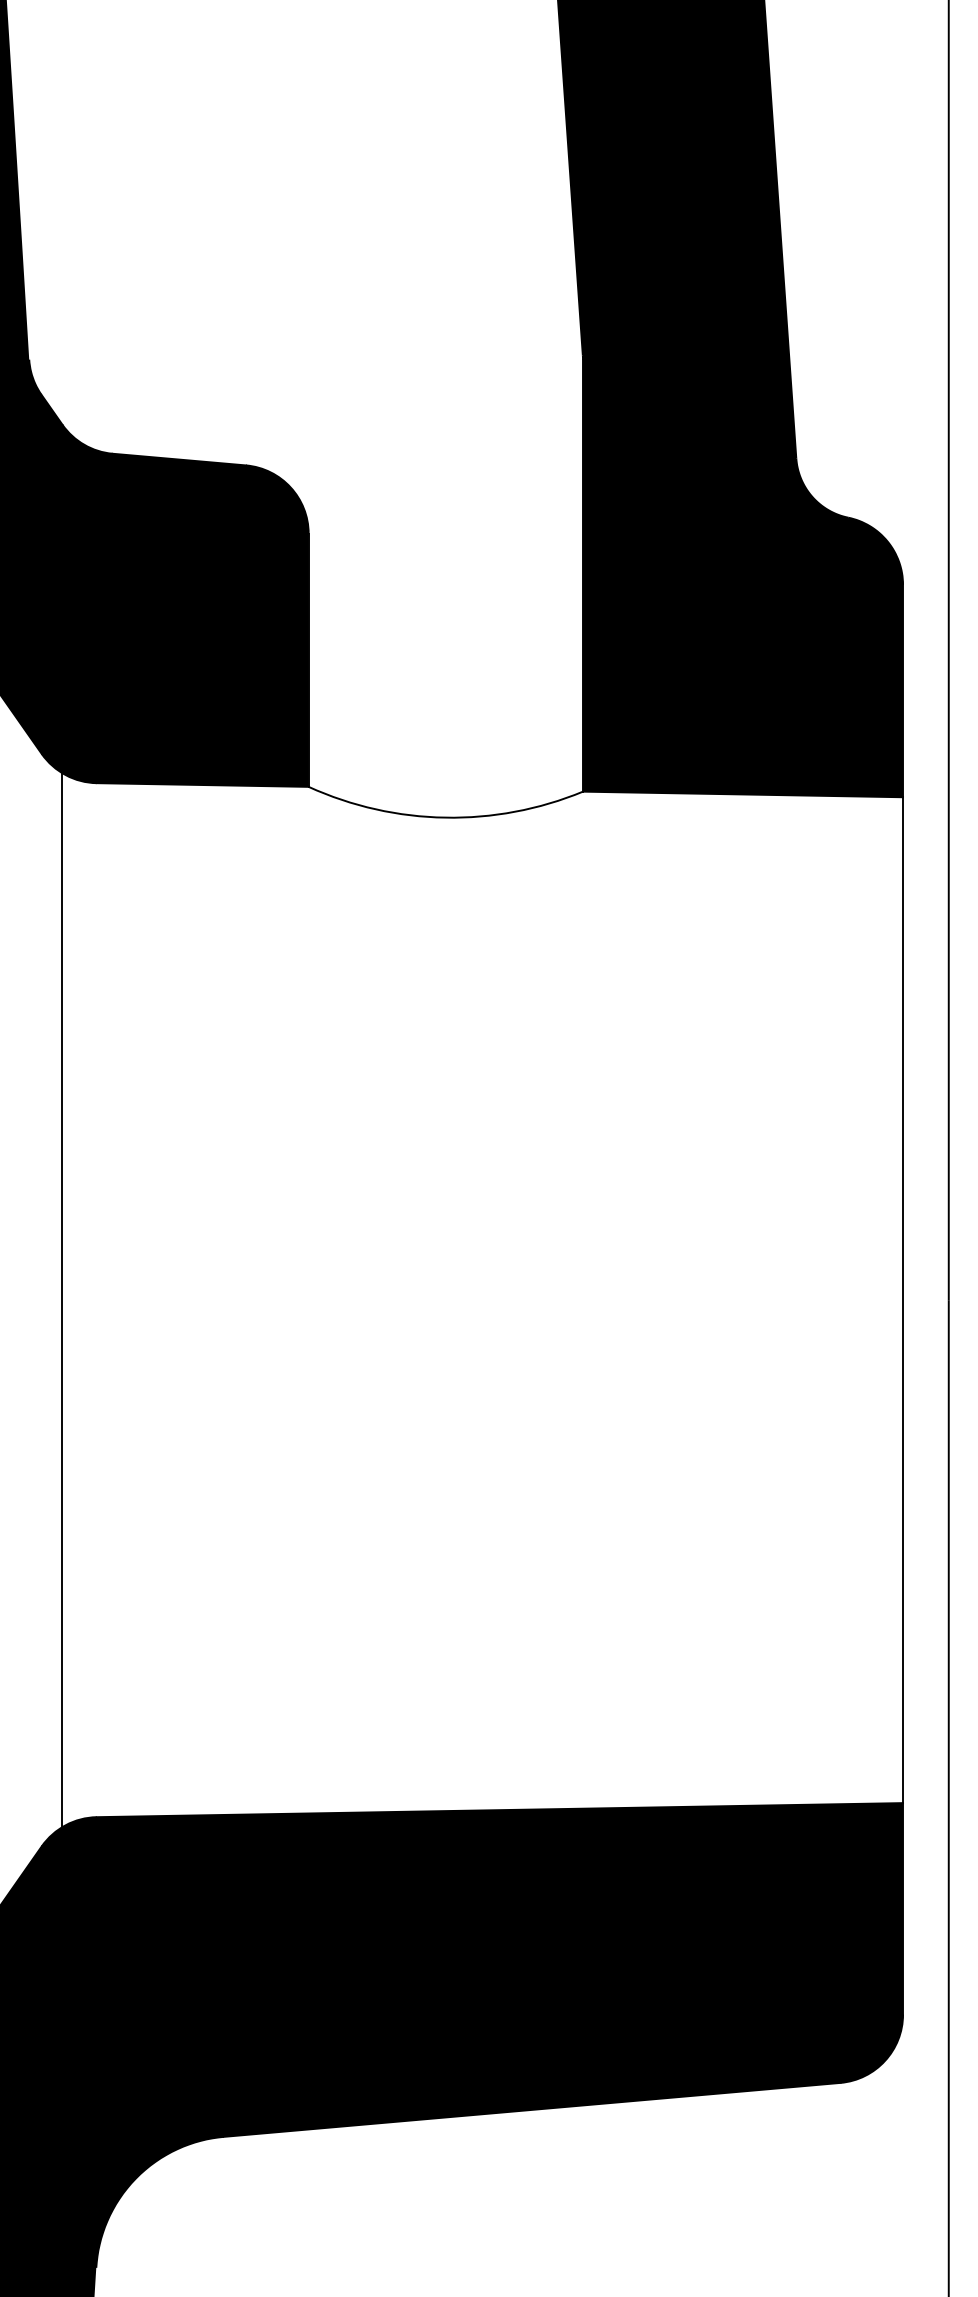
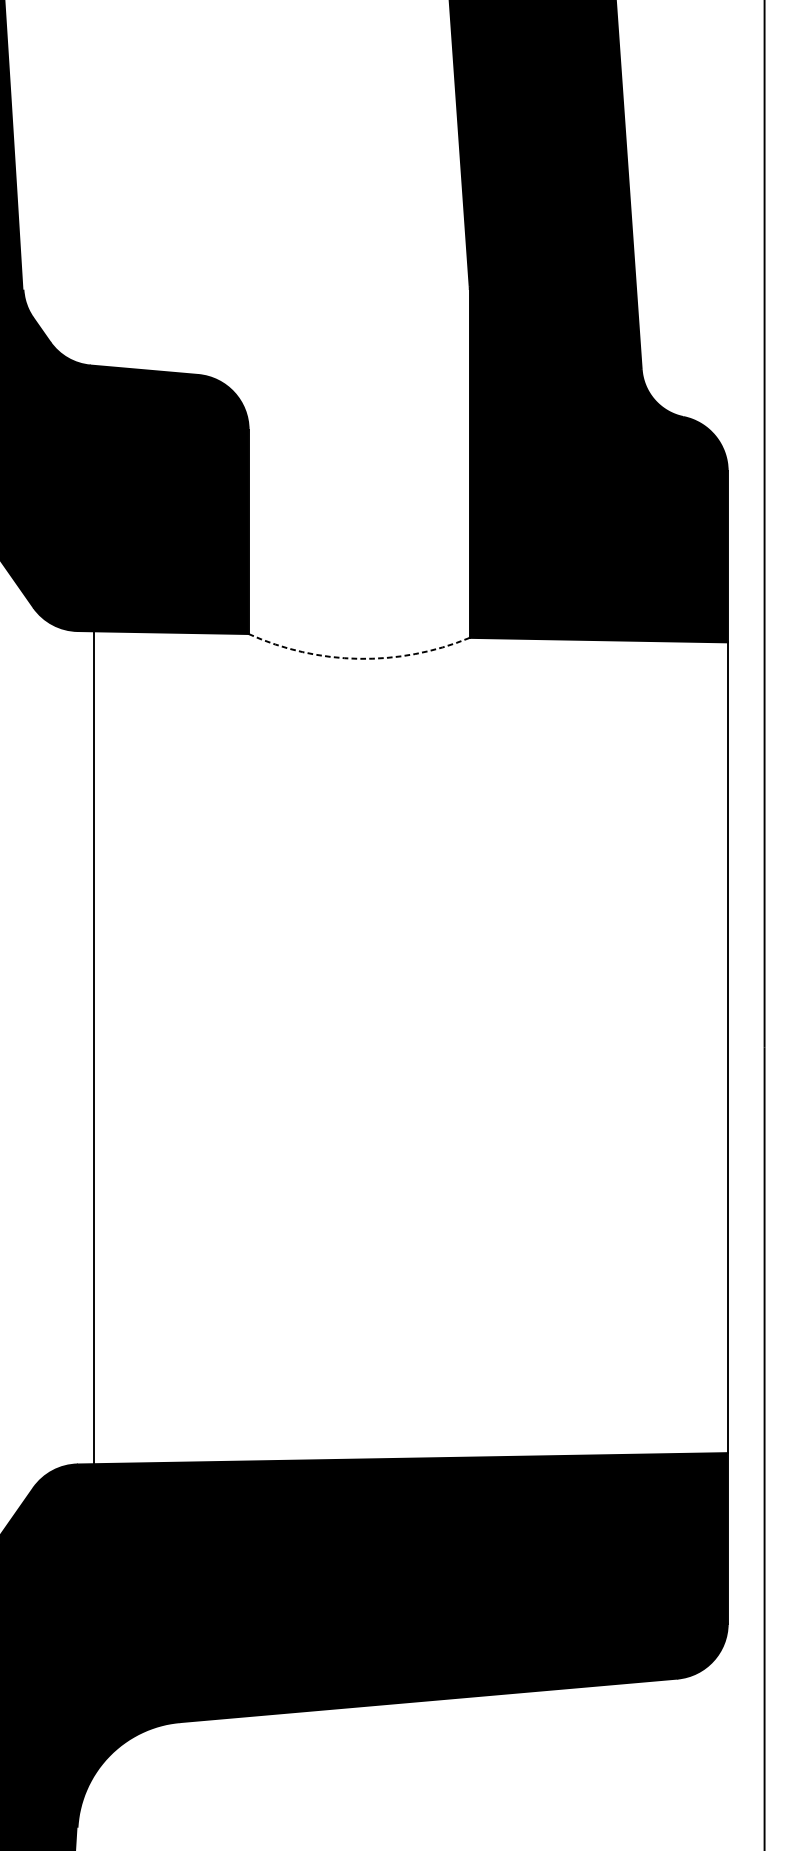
arc: (445, 817) -> (358, 658), solid -> dashed
line: (61, 1299) -> (93, 1047), moved

